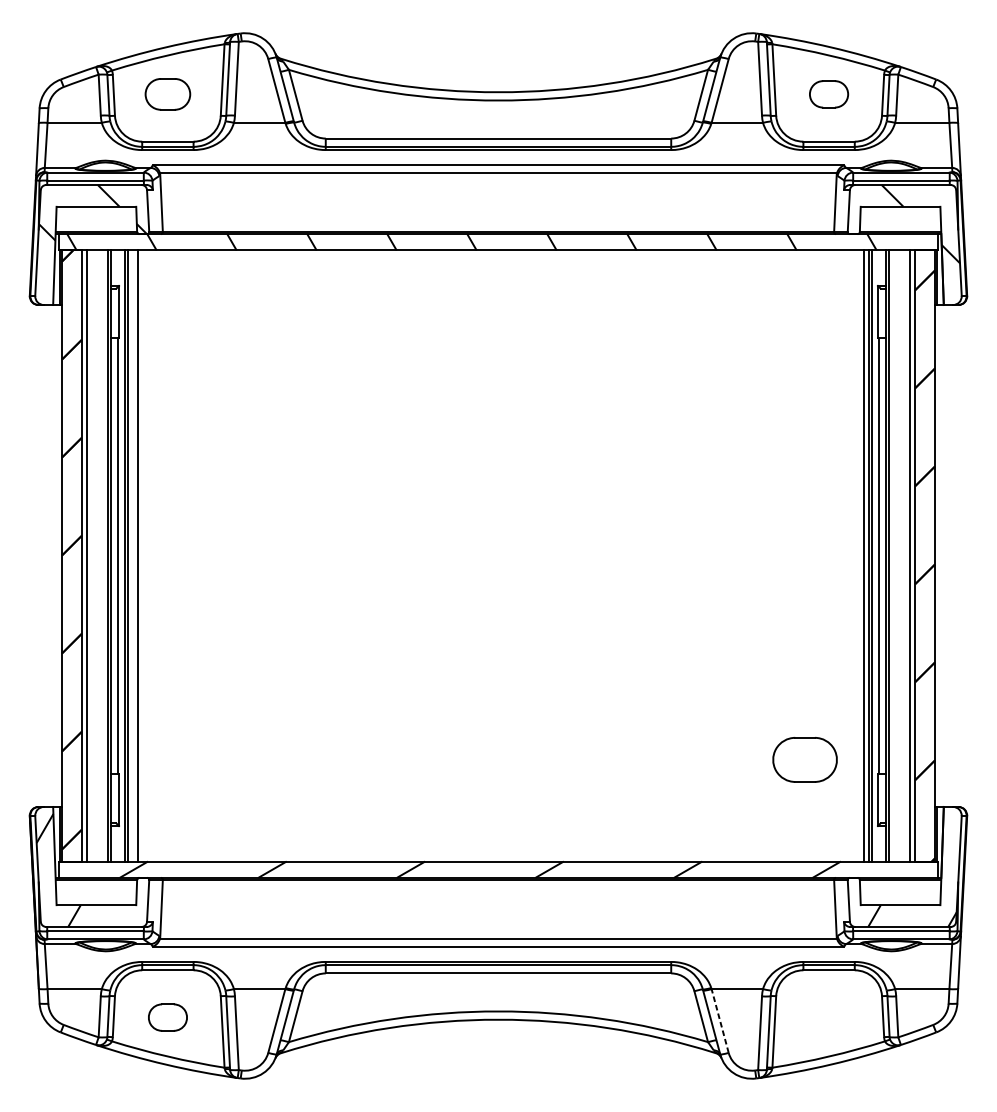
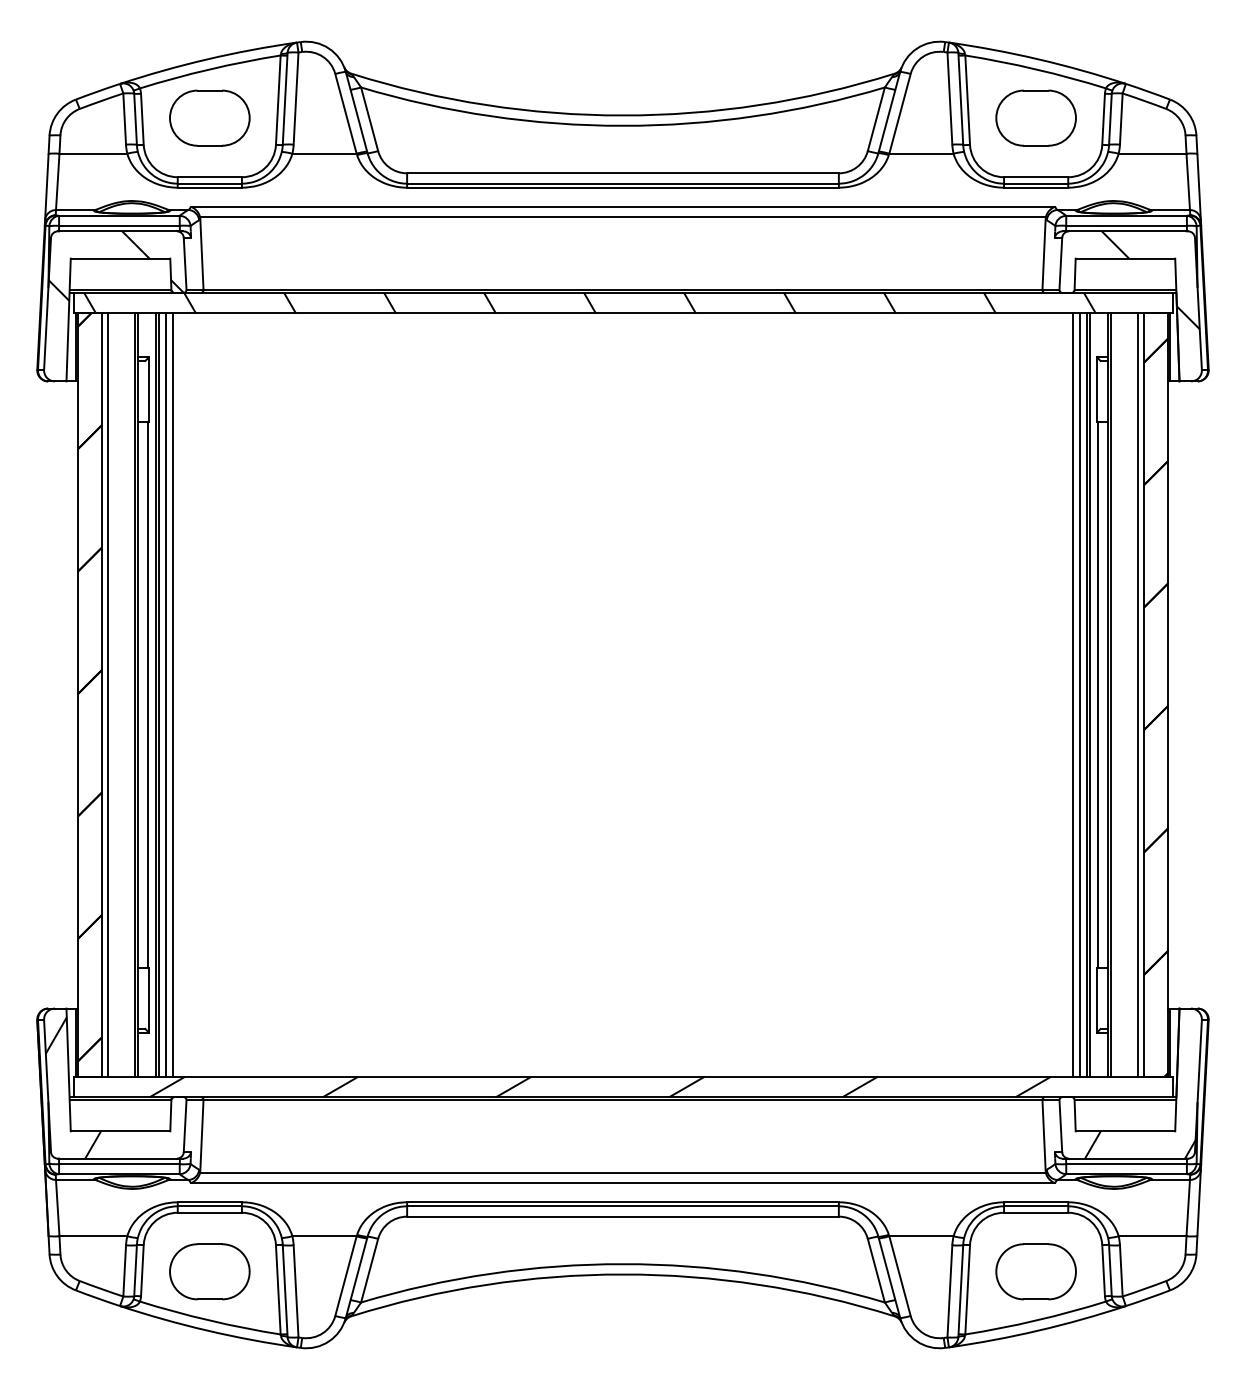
part: (167, 93) -> (209, 117), size x1.43
part: (828, 93) -> (1035, 117), size x1.67
line: (133, 555) -> (166, 694), added
line: (858, 555) -> (1072, 694), added
part: (804, 759) -> (1035, 1271), moved
part: (167, 1017) -> (209, 1271), size x1.67
line: (719, 1020) -> (899, 1275), dashed -> solid

